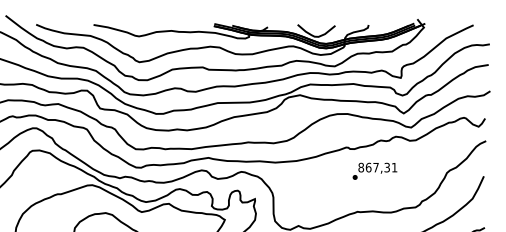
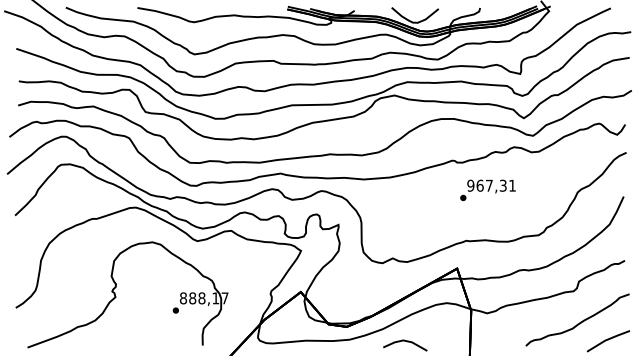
text: (360, 167) -> (470, 185), 867,31 -> 967,31

